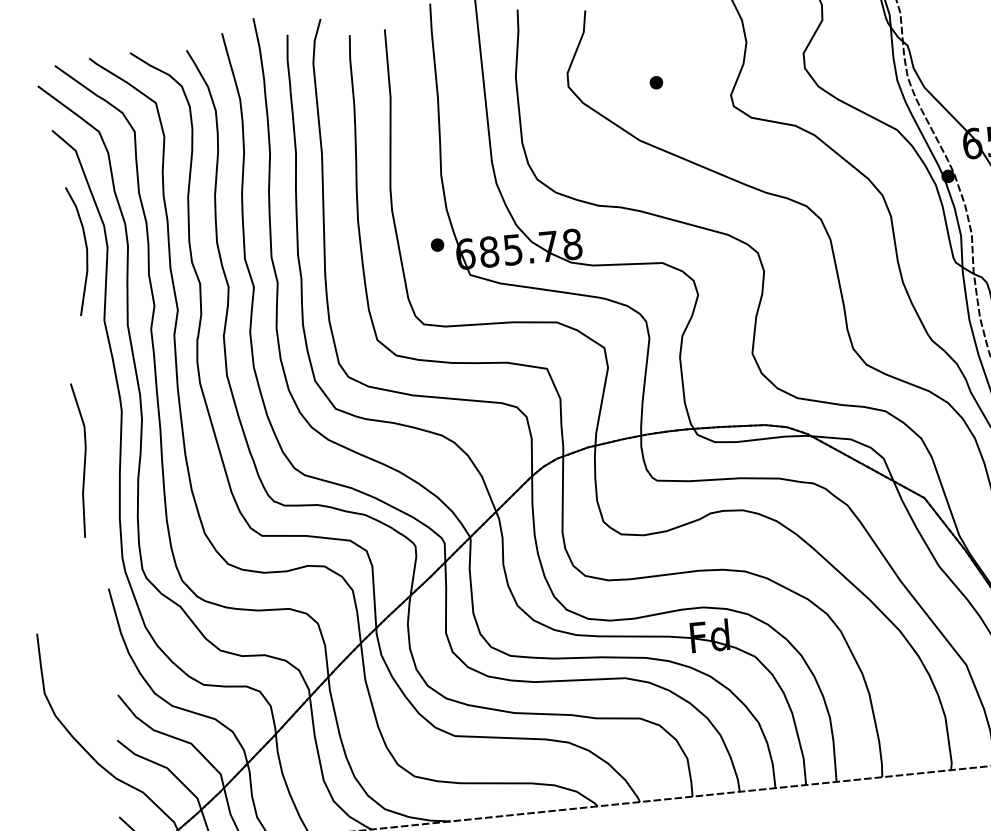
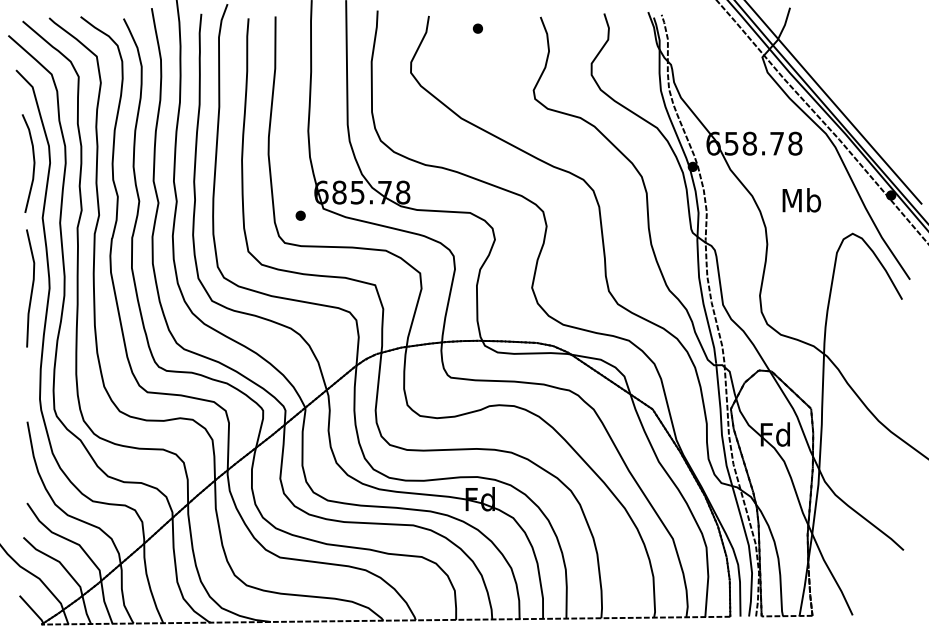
part: (655, 82) -> (477, 28), moved
part: (437, 244) -> (300, 215), moved
line: (83, 460) -> (31, 288), moved

